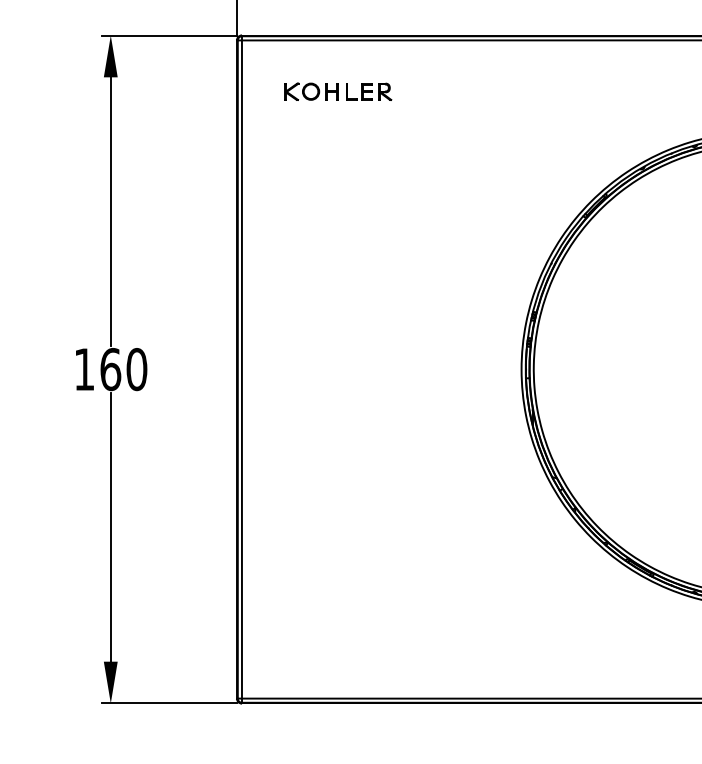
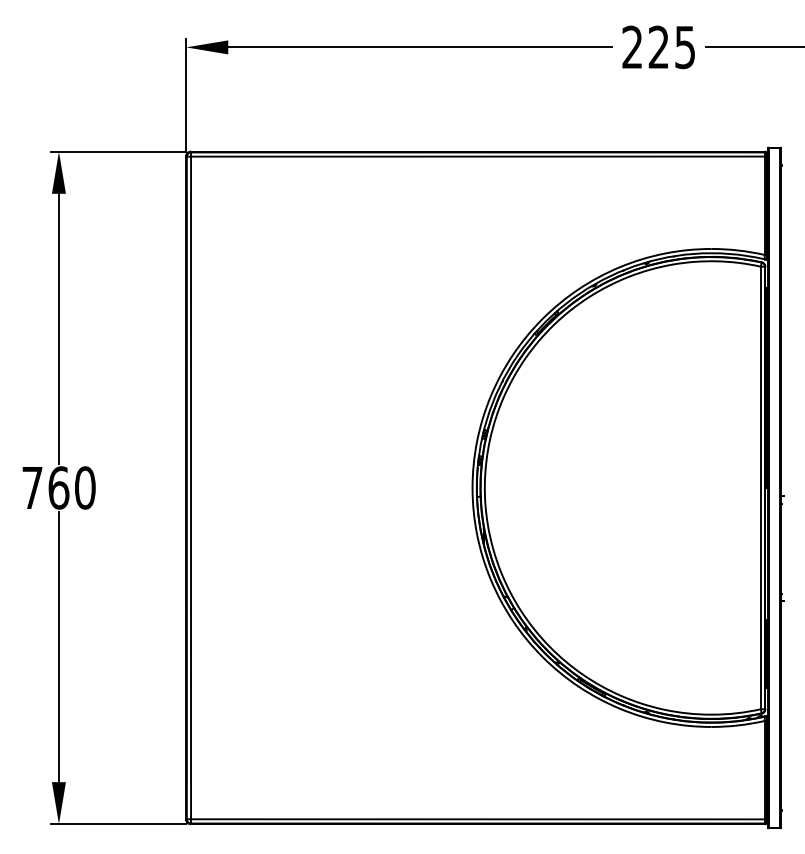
part: (338, 91) -> (288, 208), removed
text: (84, 369) -> (32, 487), 160 -> 760

